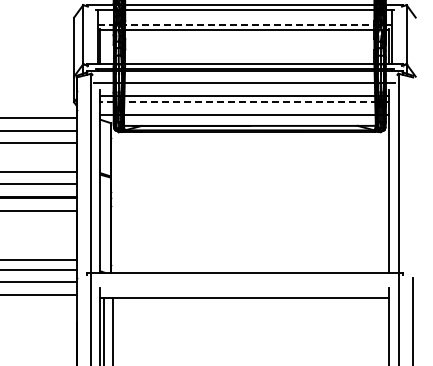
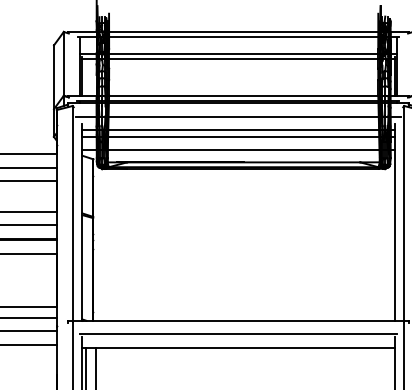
line: (245, 25) -> (239, 53), dashed -> solid
line: (244, 102) -> (237, 137), dashed -> solid
line: (244, 285) -> (237, 334), added

